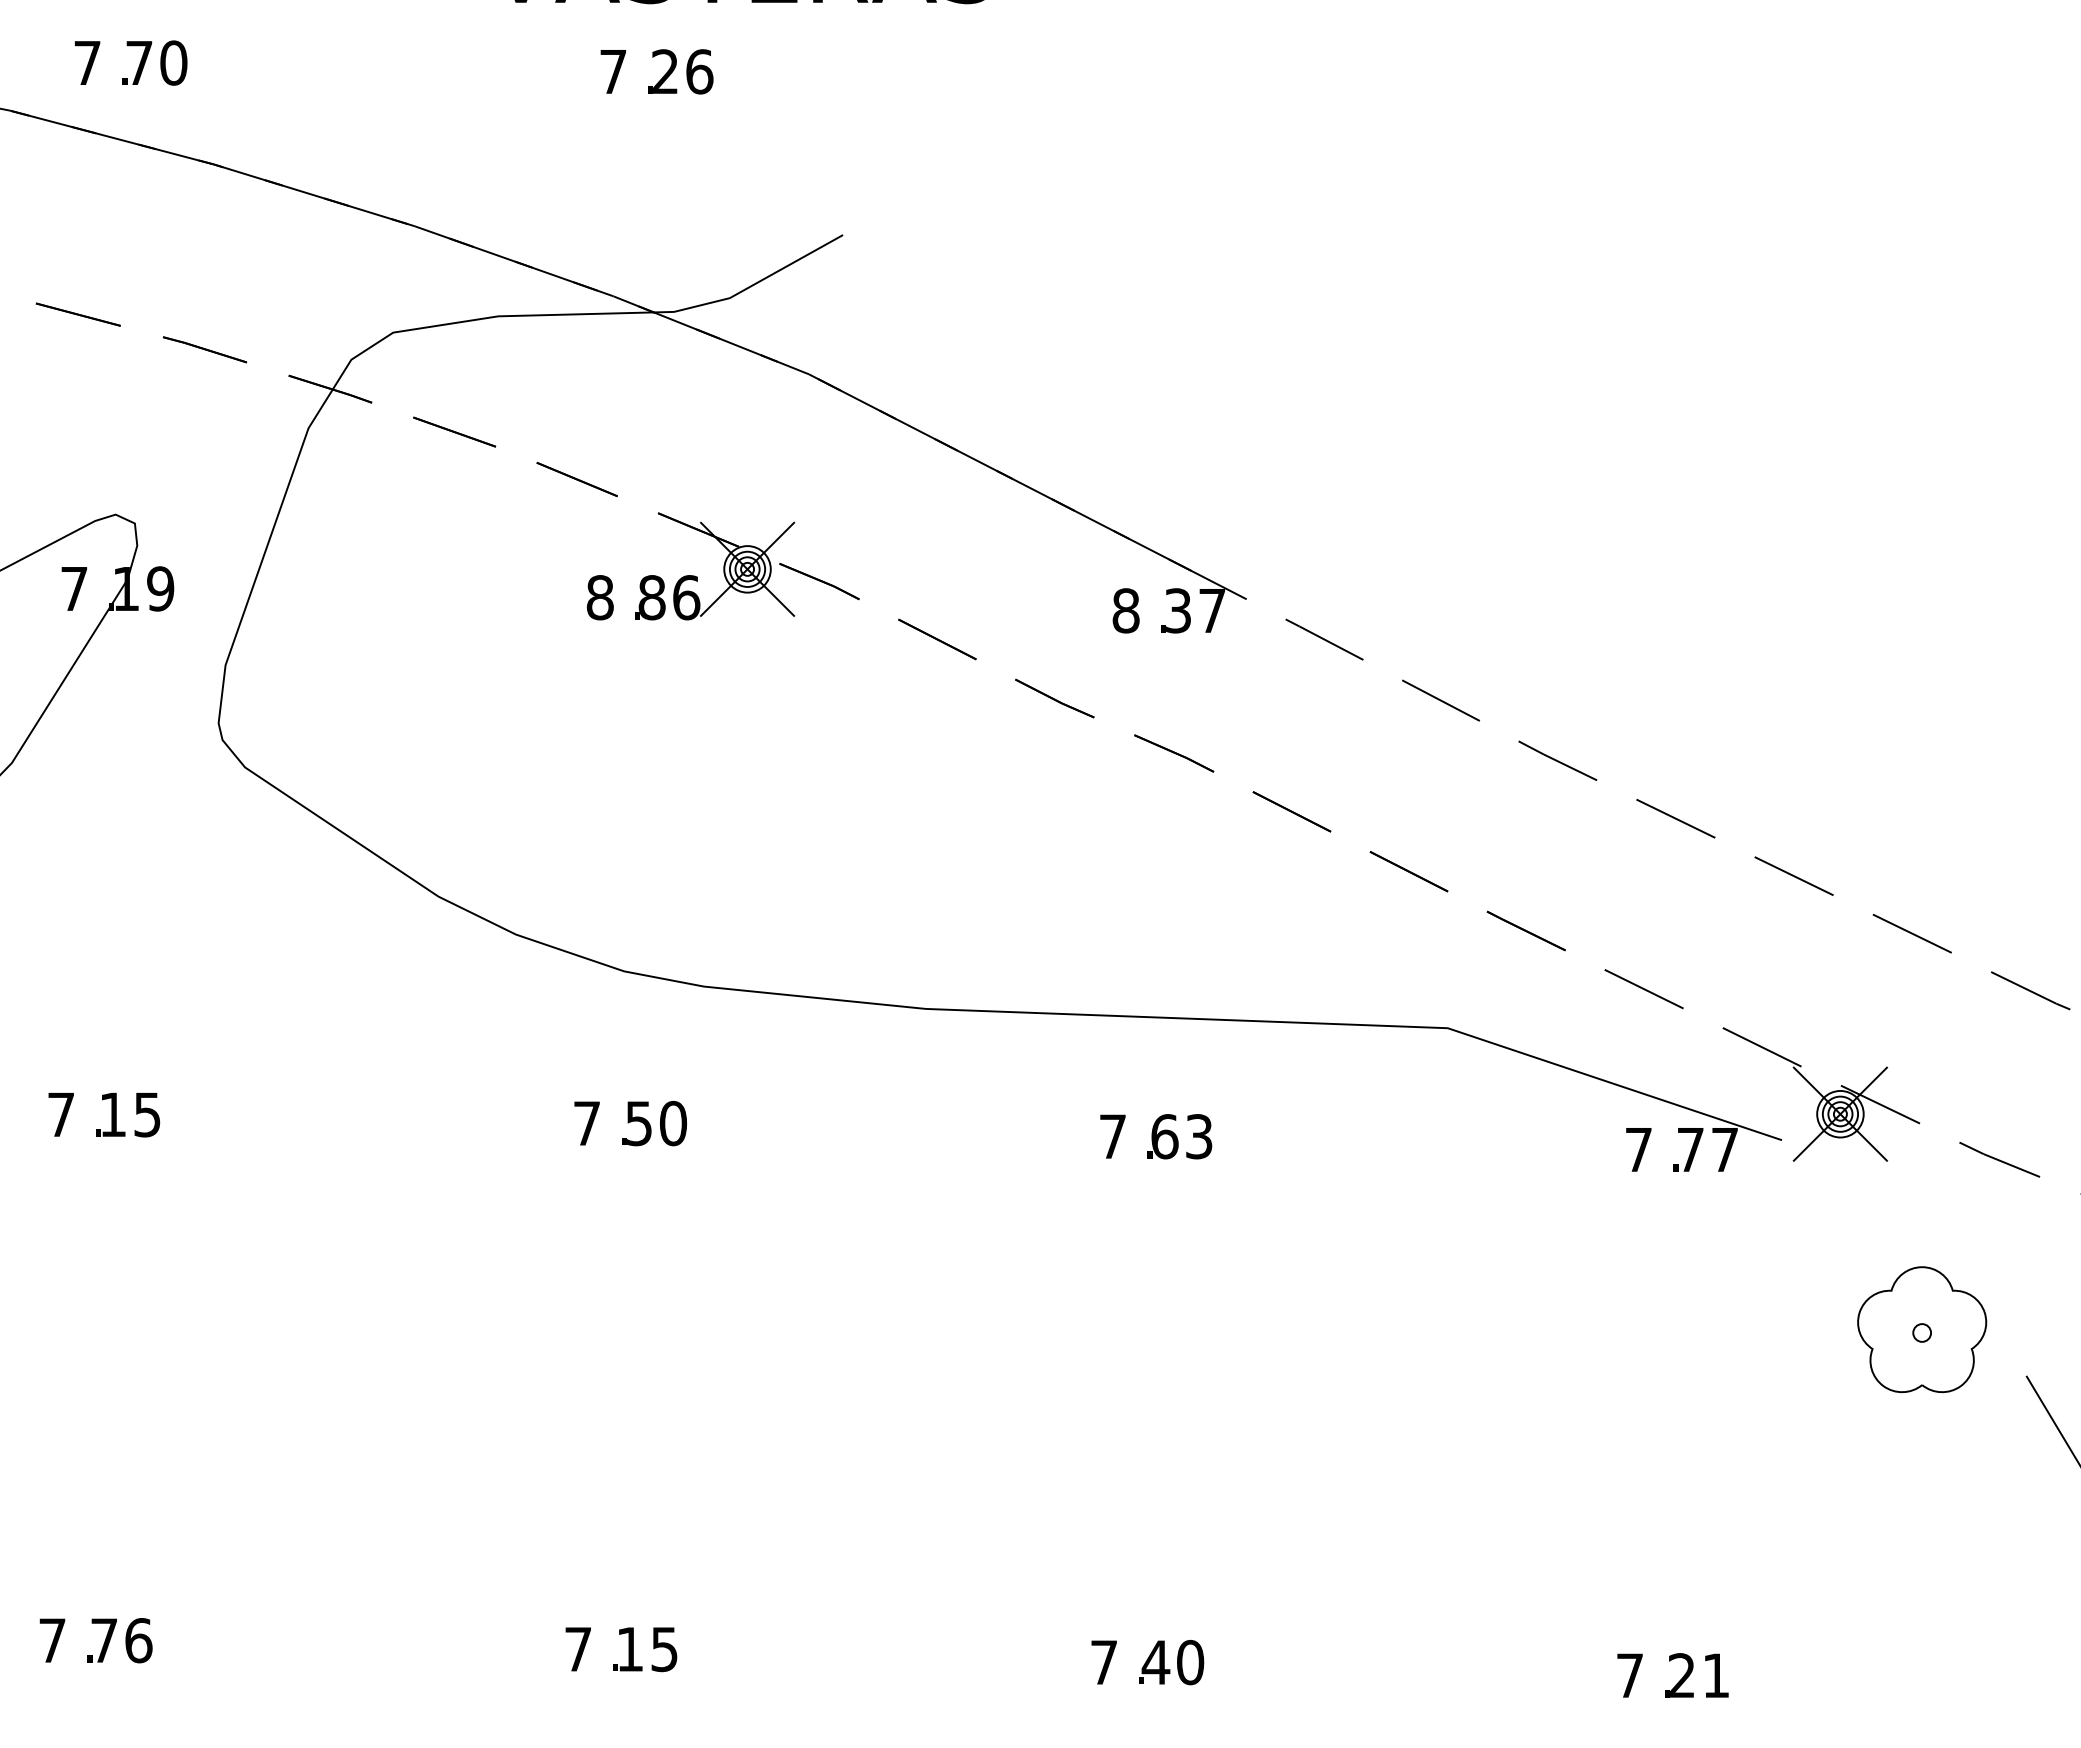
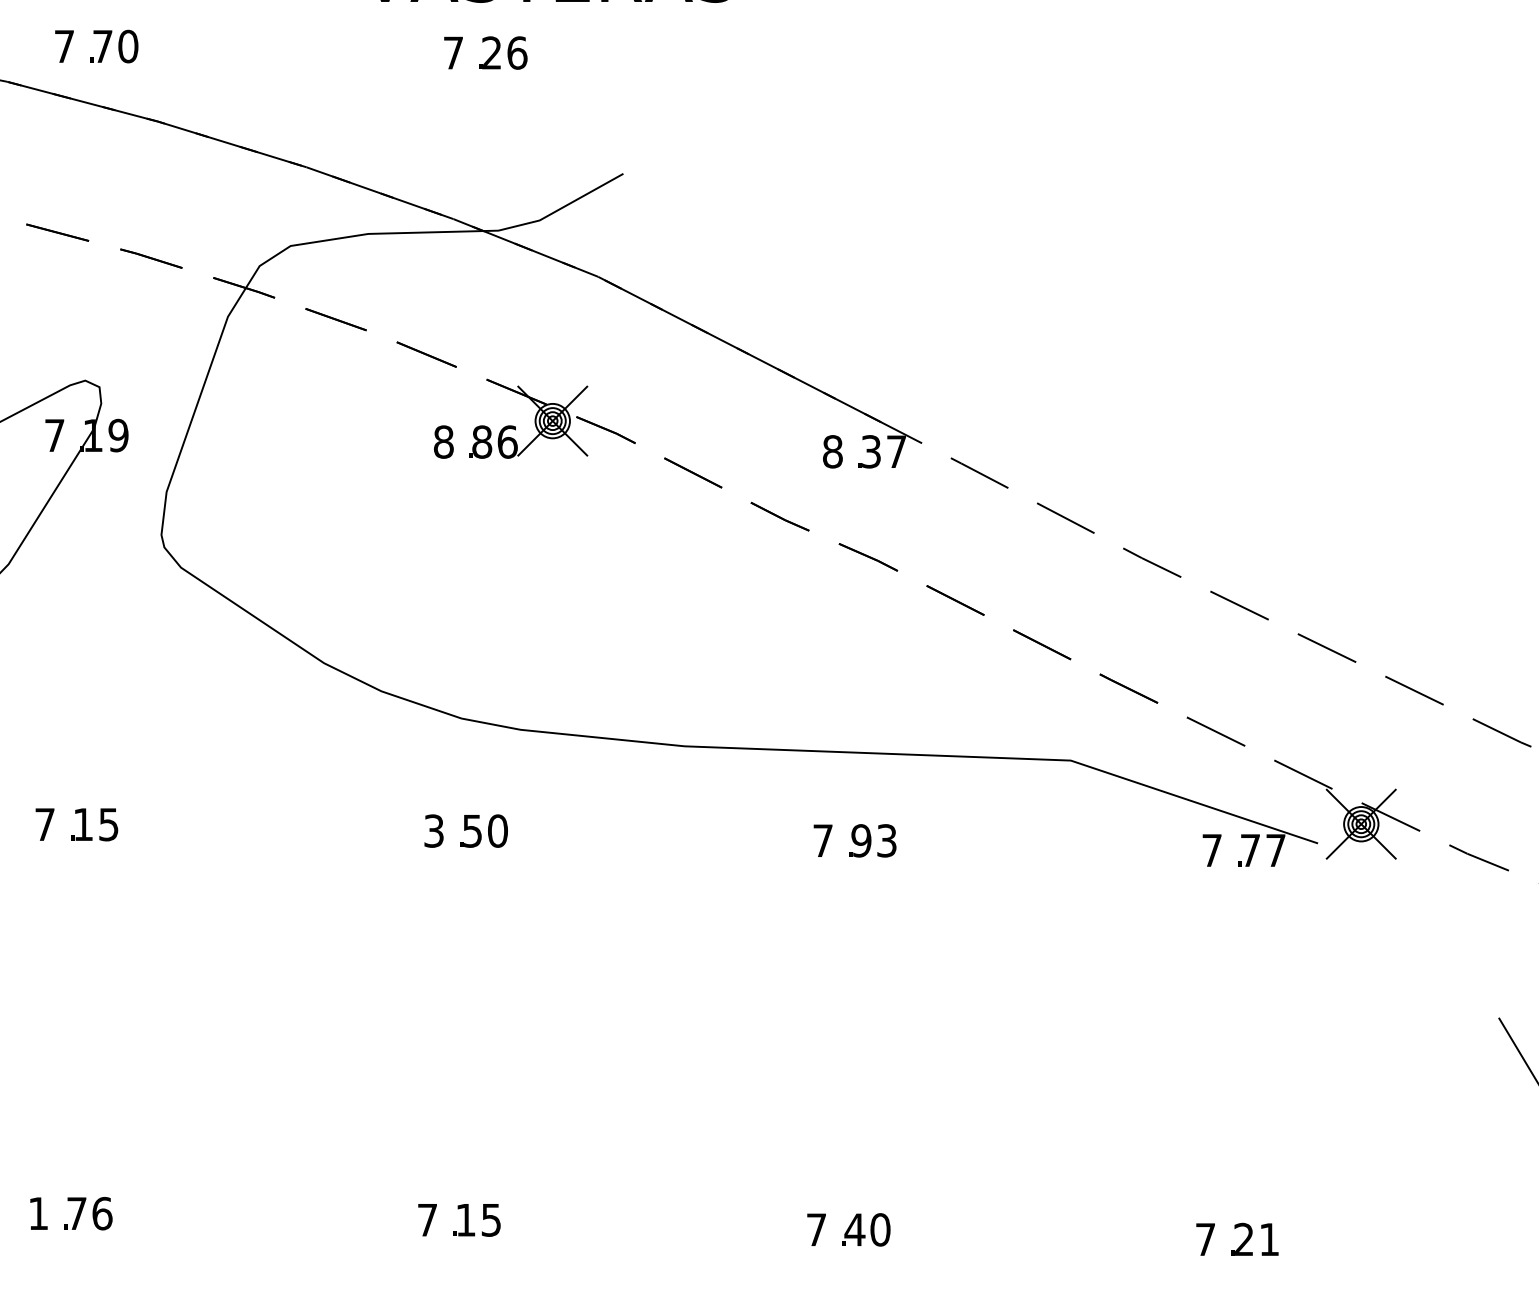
text: (586, 1123) -> (433, 831), 7 -> 3
text: (1164, 1136) -> (861, 840), 63 -> 93
part: (1922, 1329) -> (1422, 983), removed
text: (52, 1640) -> (38, 1213), 7 -> 1

